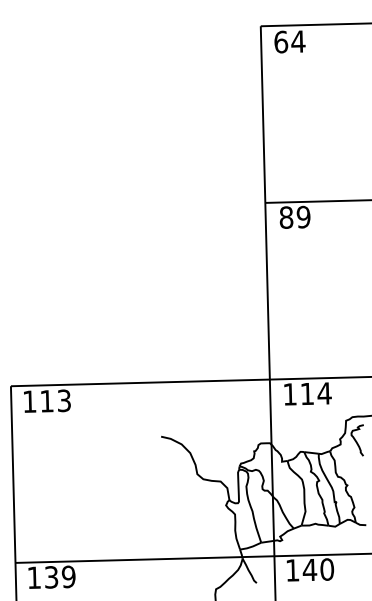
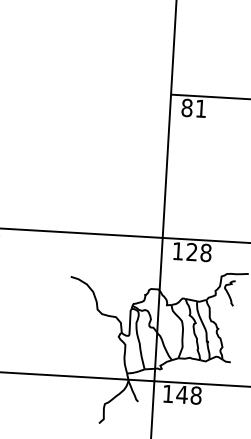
text: (303, 216) -> (201, 108), 89 -> 81
text: (315, 393) -> (198, 252), 114 -> 128
text: (327, 569) -> (196, 395), 140 -> 148

